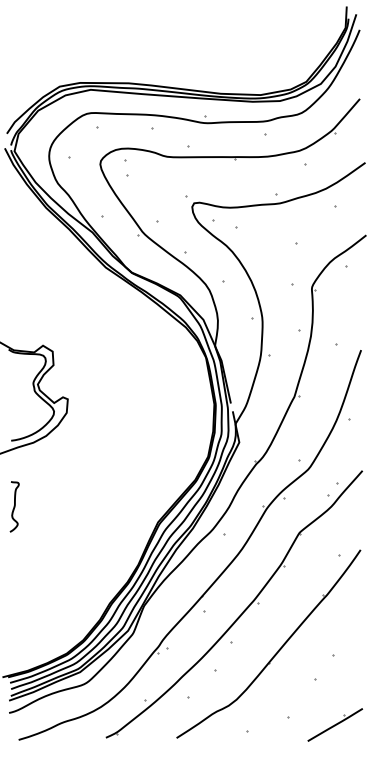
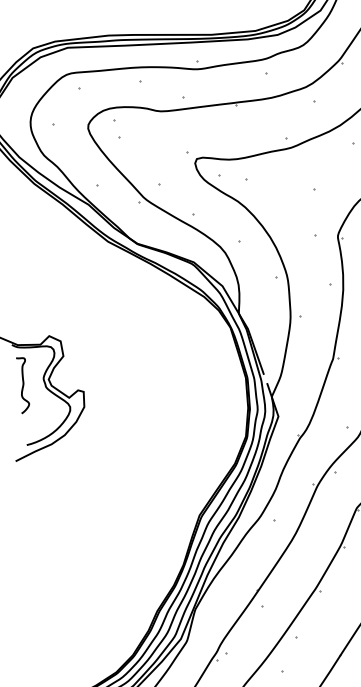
curve: (14, 506) -> (23, 384), moved

